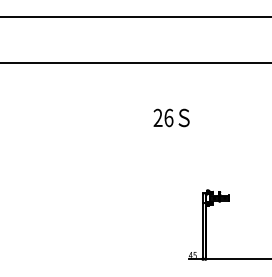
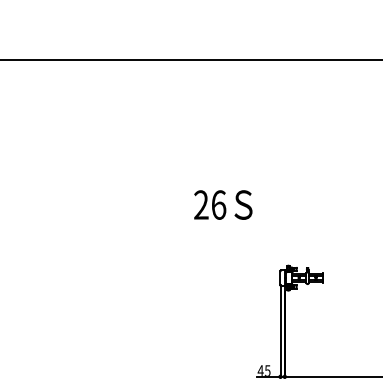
text: (171, 117) -> (223, 204), moved

